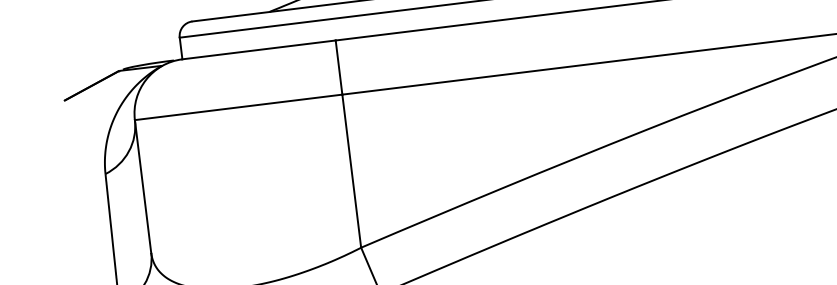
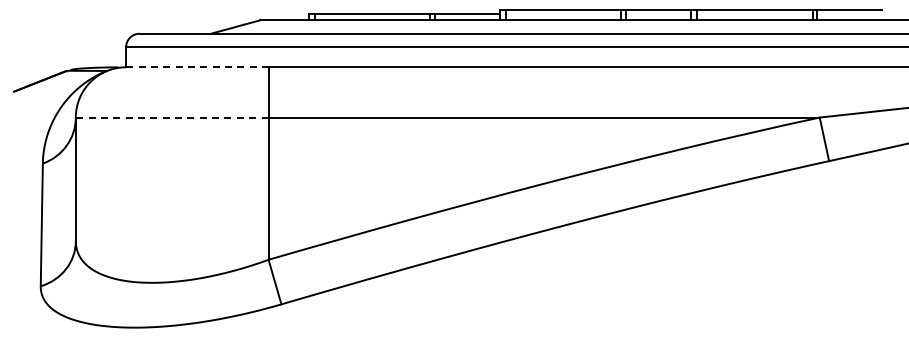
line: (259, 50) -> (197, 67), solid -> dashed
line: (237, 107) -> (171, 117), solid -> dashed

